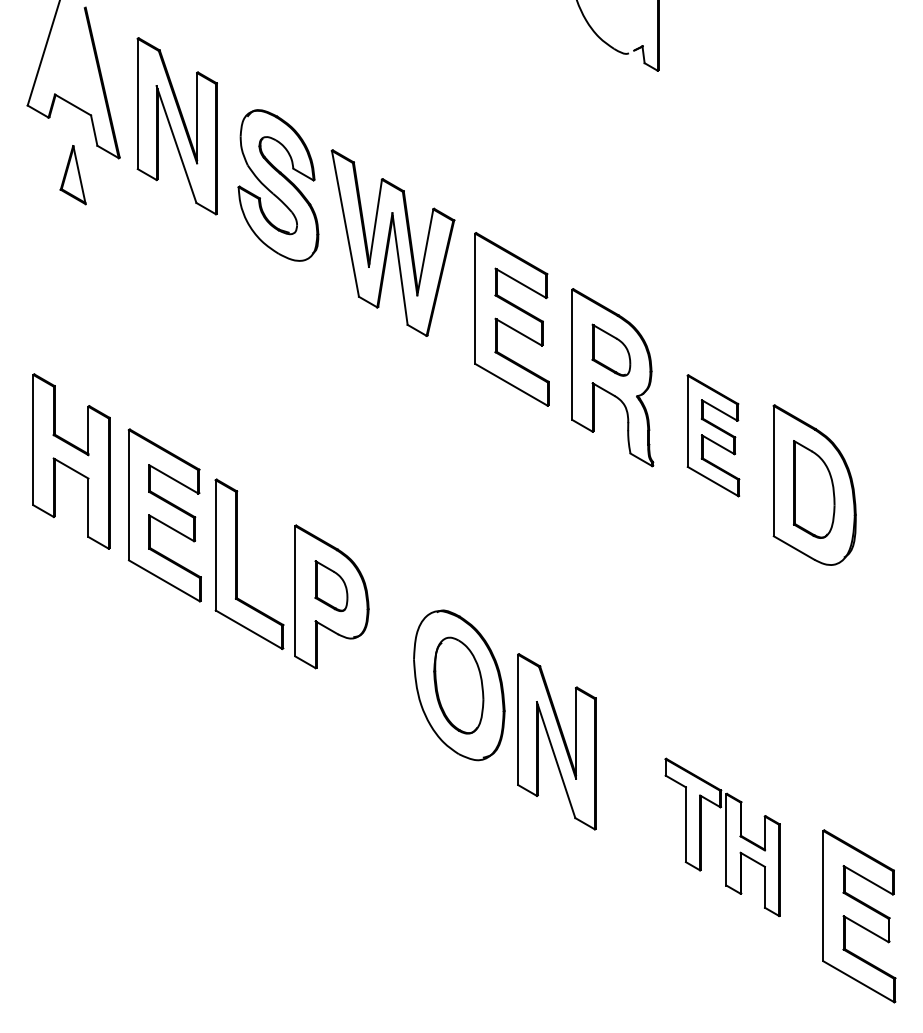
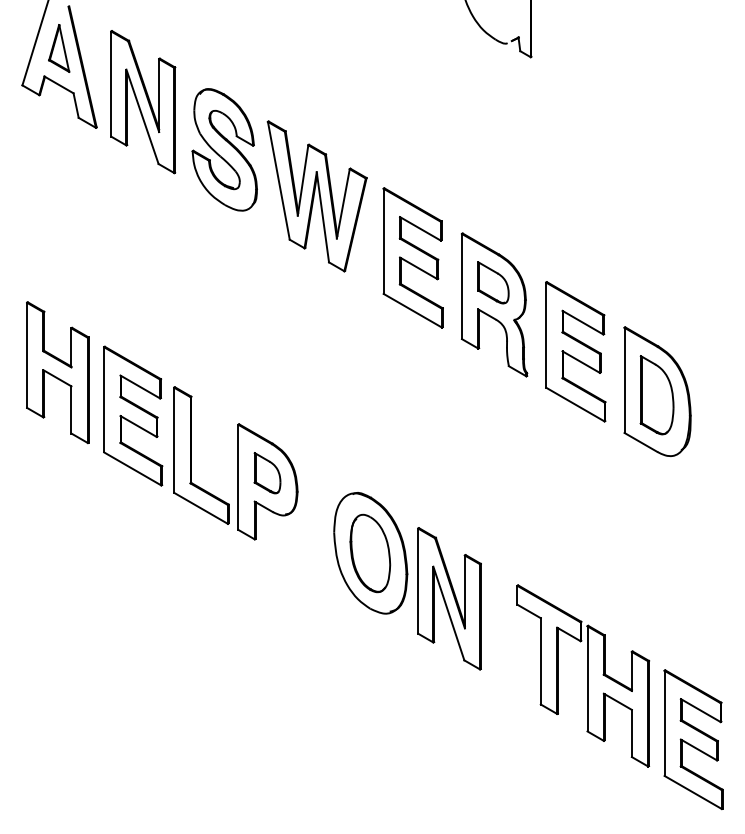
part: (73, 175) -> (59, 48), moved
part: (713, 435) -> (575, 351), size x1.43
part: (722, 836) -> (583, 675), size x1.43

